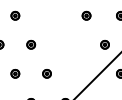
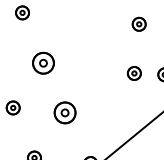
part: (31, 44) -> (44, 62), size x1.6
part: (86, 45) -> (134, 72), added
part: (46, 73) -> (64, 112), size x1.6

